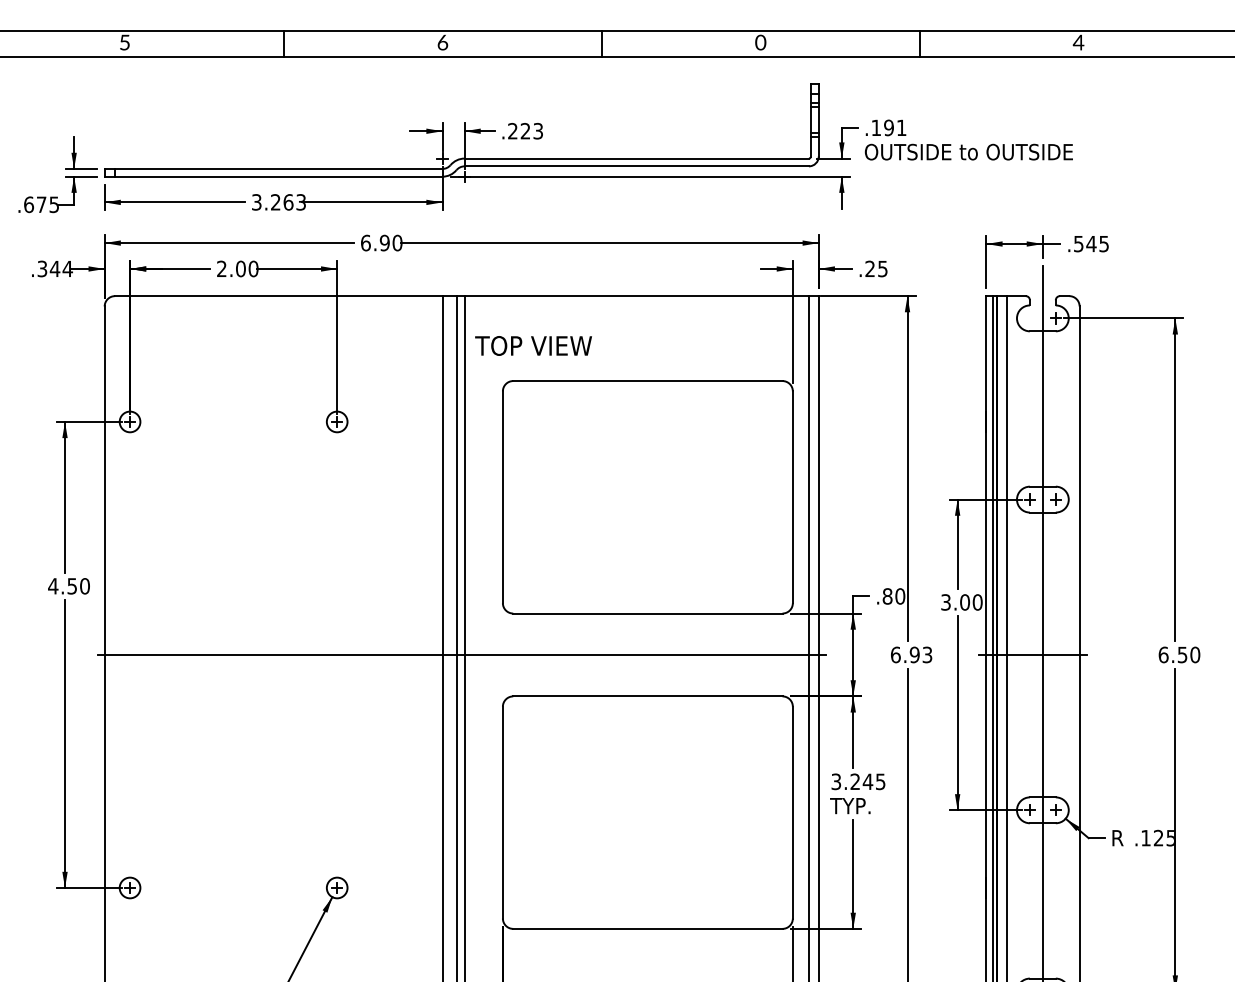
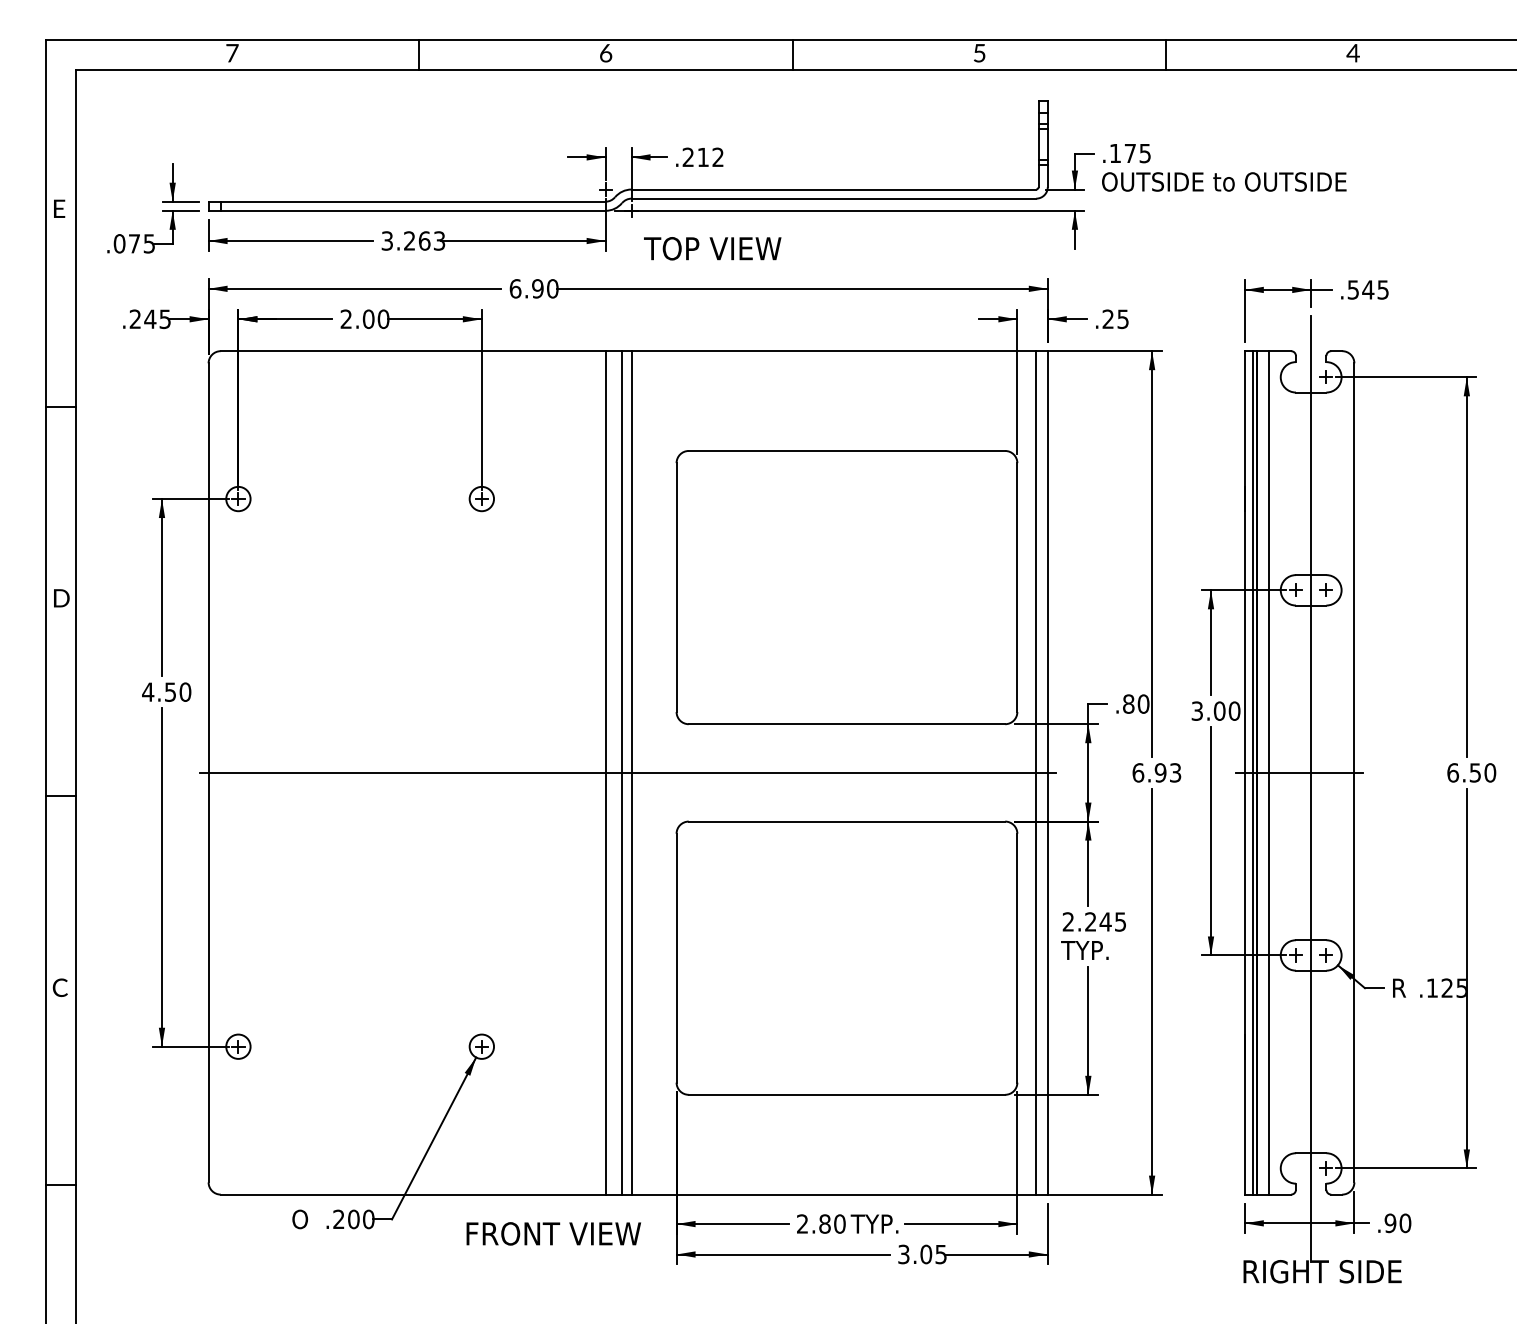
text: (125, 42) -> (232, 53), 5 -> 7
text: (760, 42) -> (979, 53), 0 -> 5
text: (895, 127) -> (1137, 153), .191 -> .175
text: (531, 131) -> (710, 157), .223 -> .212
text: (28, 204) -> (119, 243), .675 -> .075
text: (55, 269) -> (150, 319), .344 -> .245
text: (533, 345) -> (712, 248), moved
text: (835, 781) -> (1067, 921), 3.245 -> 2.245

